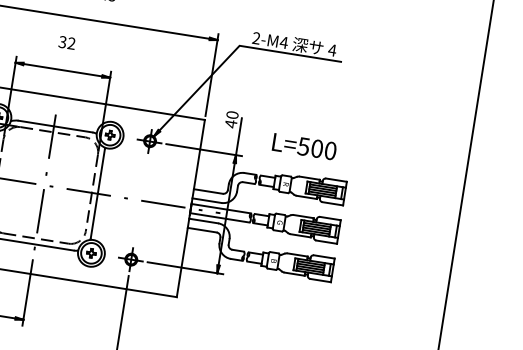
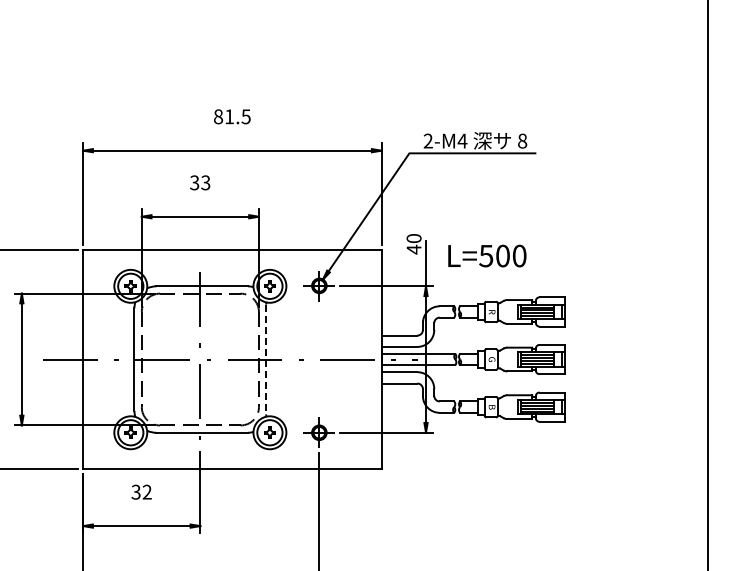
text: (71, 44) -> (205, 183), 32 -> 33
text: (332, 49) -> (522, 140), 4 -> 8
text: (304, 146) -> (487, 255), moved
line: (98, 193) -> (266, 359), solid -> dashed

